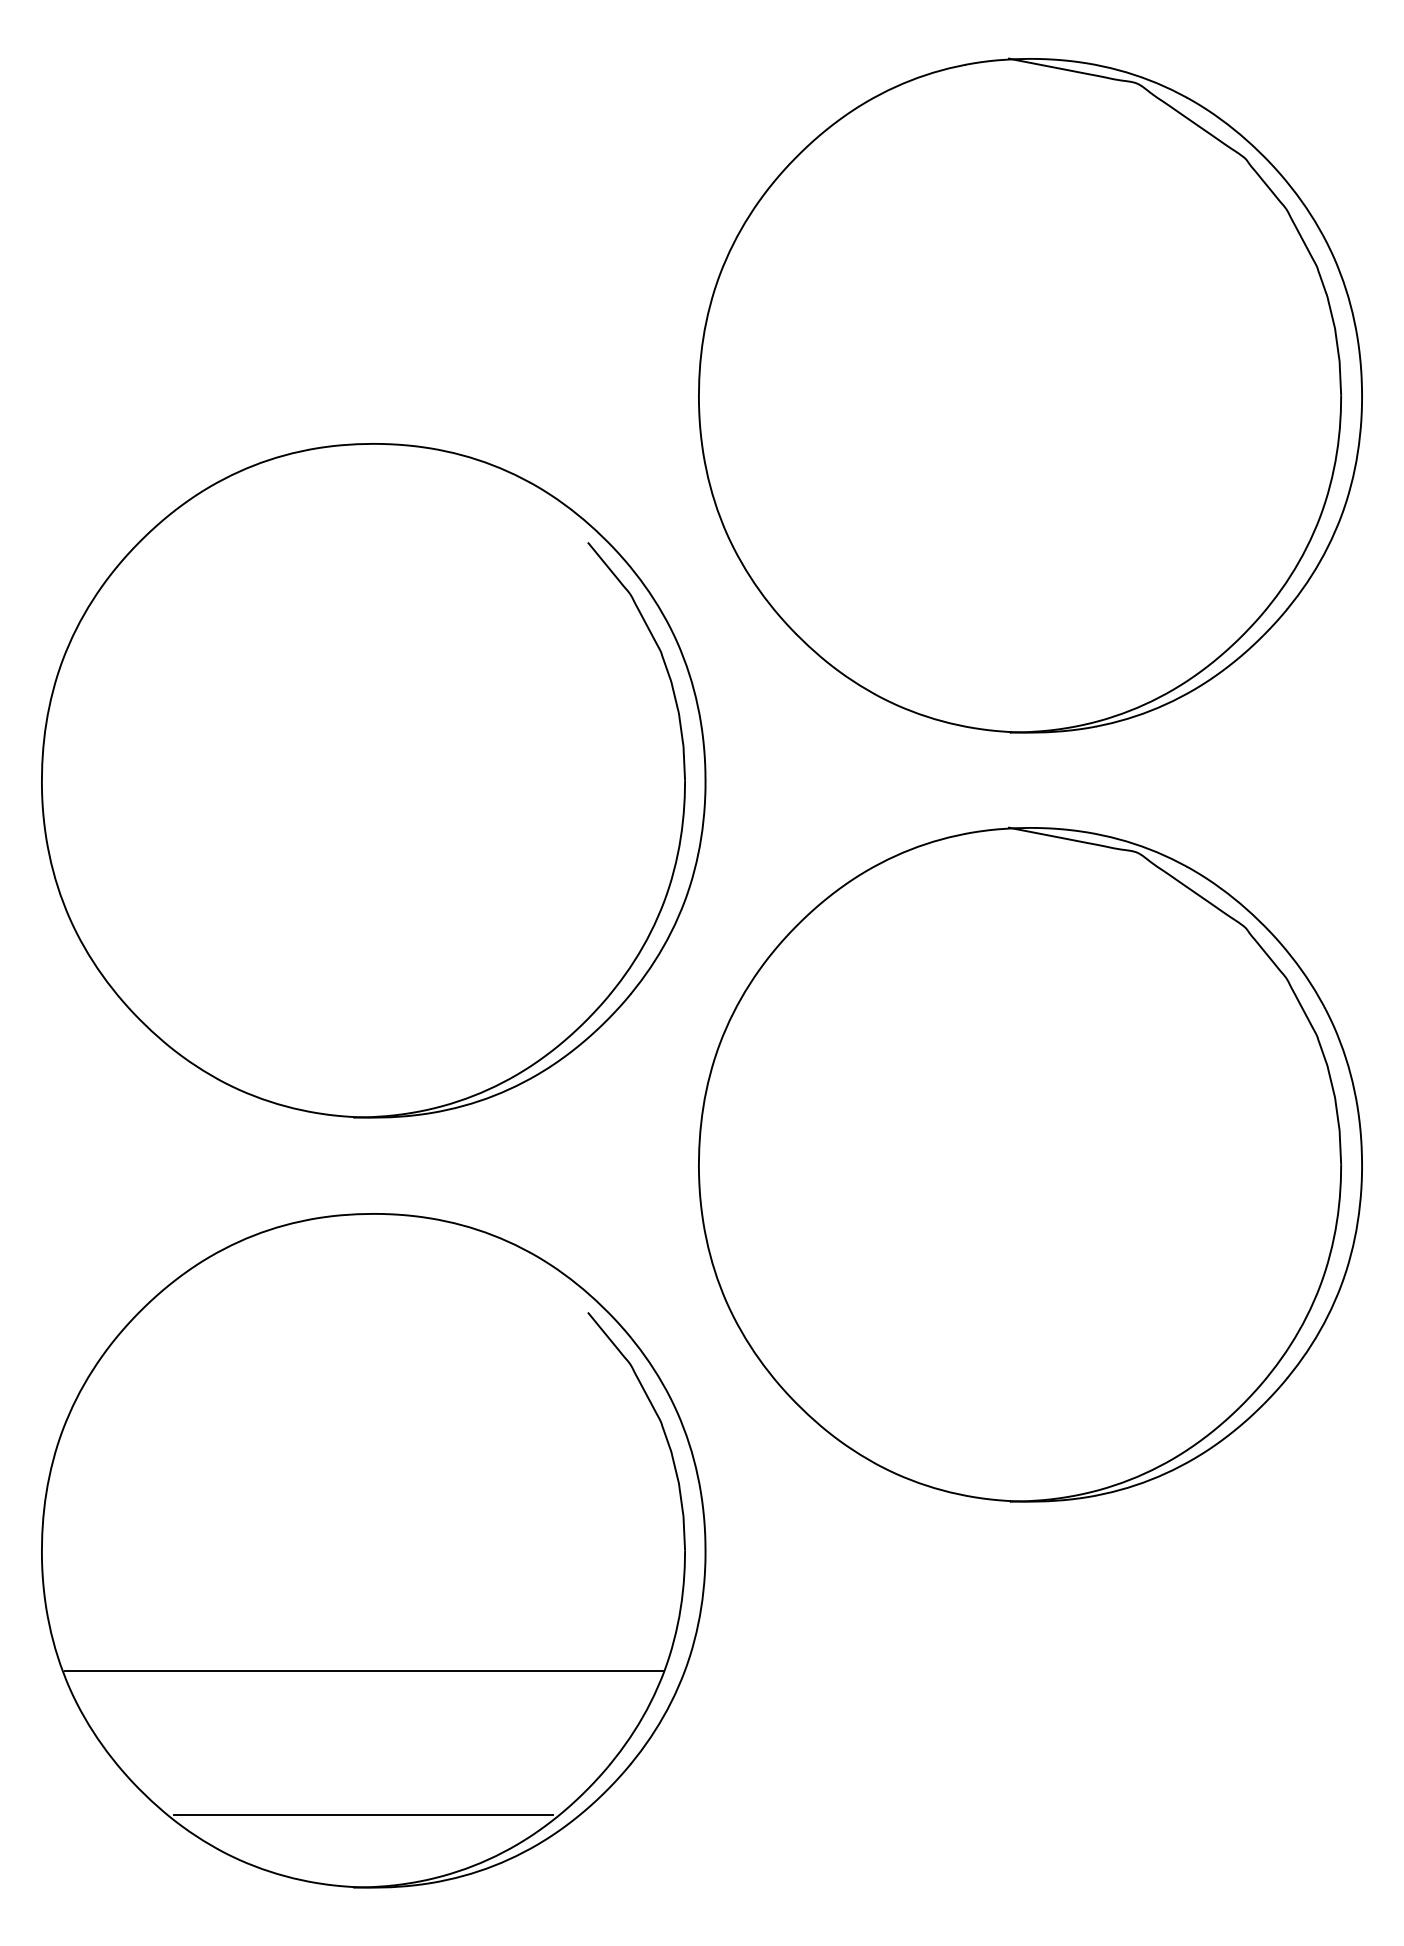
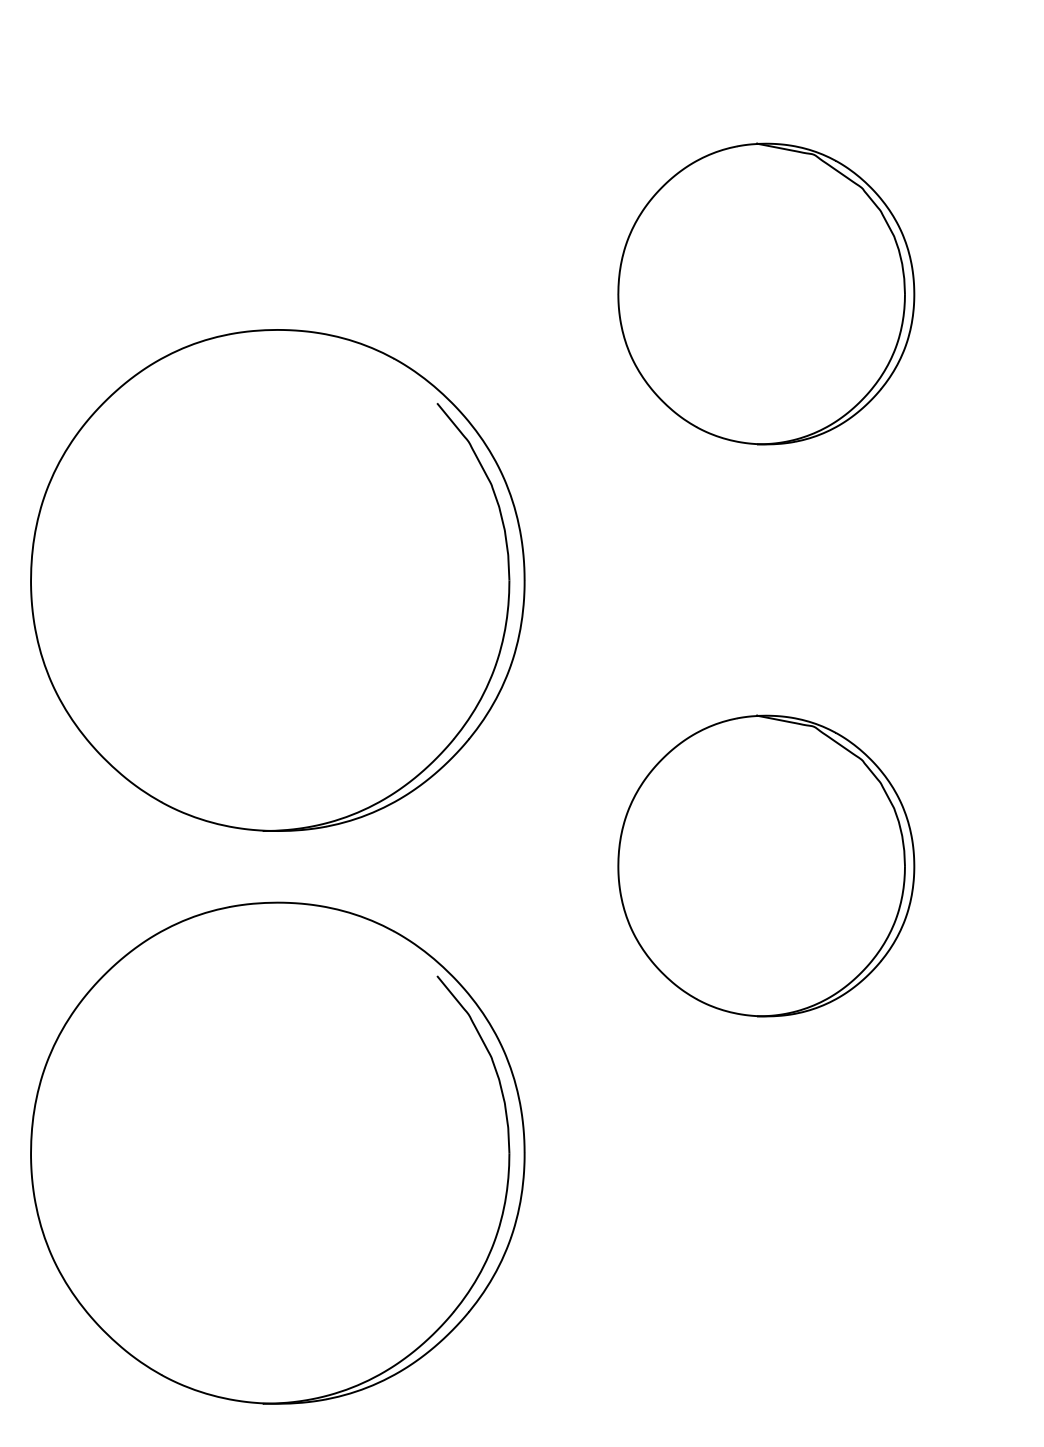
part: (1030, 395) -> (766, 293), size x0.6
part: (1030, 1164) -> (766, 865), size x0.6
line: (363, 1671) -> (270, 1243), removed
line: (363, 1815) -> (270, 1350), removed

